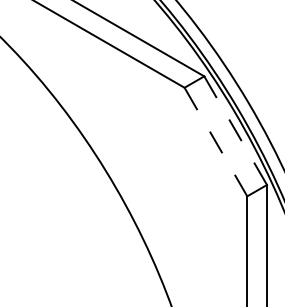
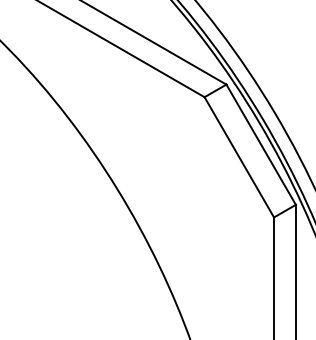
line: (235, 131) -> (261, 145), dashed -> solid
line: (216, 141) -> (239, 156), dashed -> solid

